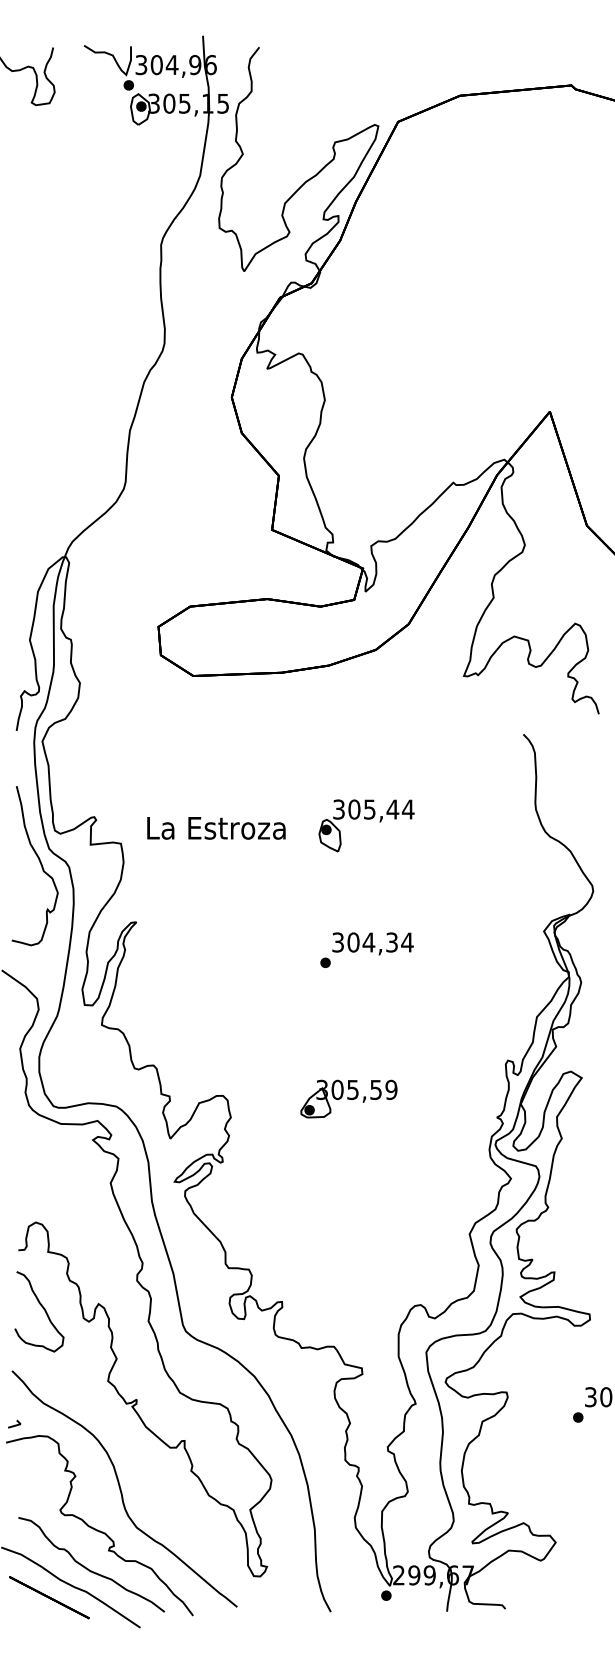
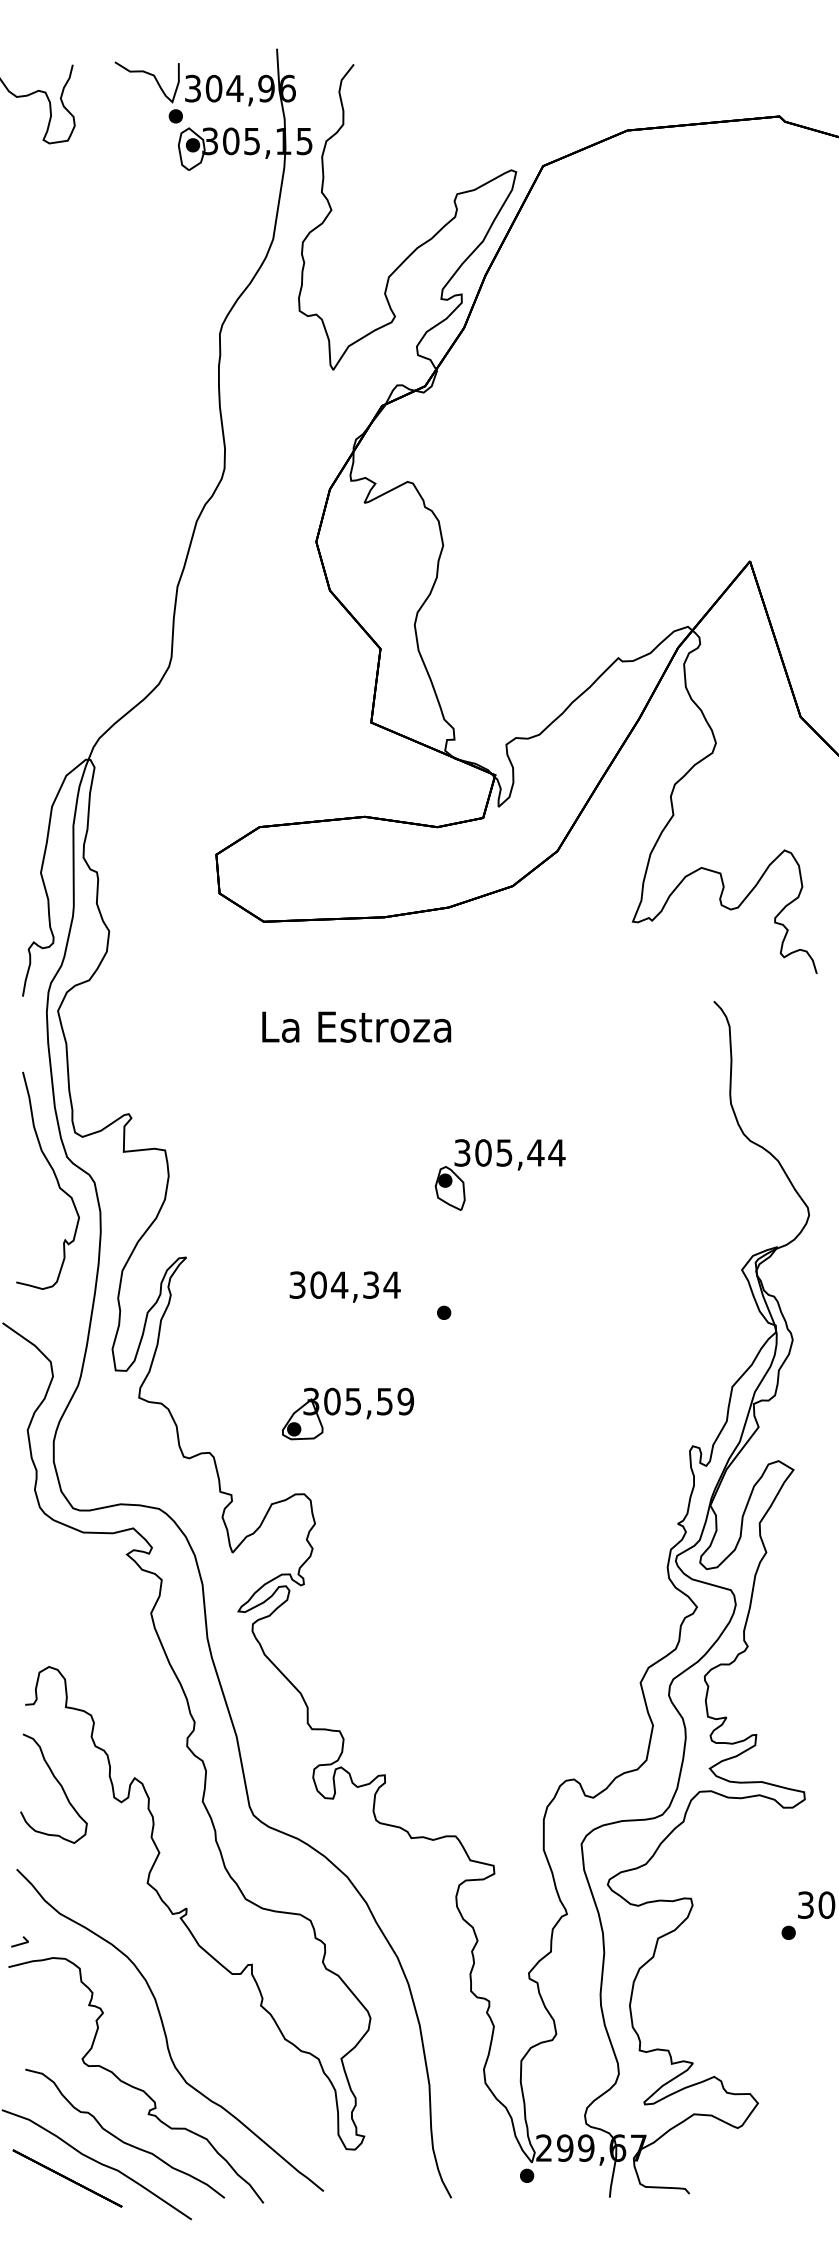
part: (366, 825) -> (499, 1174), moved
text: (216, 828) -> (356, 1027), moved
text: (372, 943) -> (344, 1286), moved
part: (348, 1098) -> (347, 1413), moved

